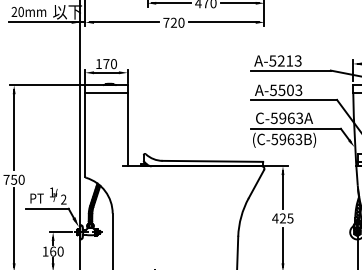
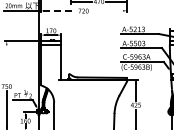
line: (125, 21) -> (60, 10), solid -> dashed
line: (223, 21) -> (107, 10), removed
line: (13, 129) -> (6, 62), removed

